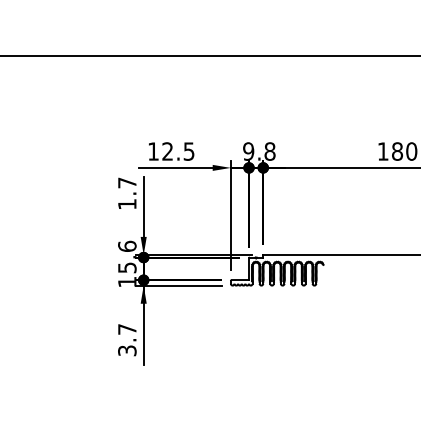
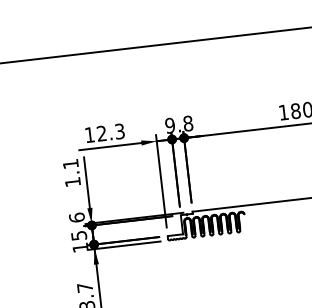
text: (189, 151) -> (120, 131), 12.5 -> 12.3
text: (127, 182) -> (70, 163), 1.7 -> 1.1

